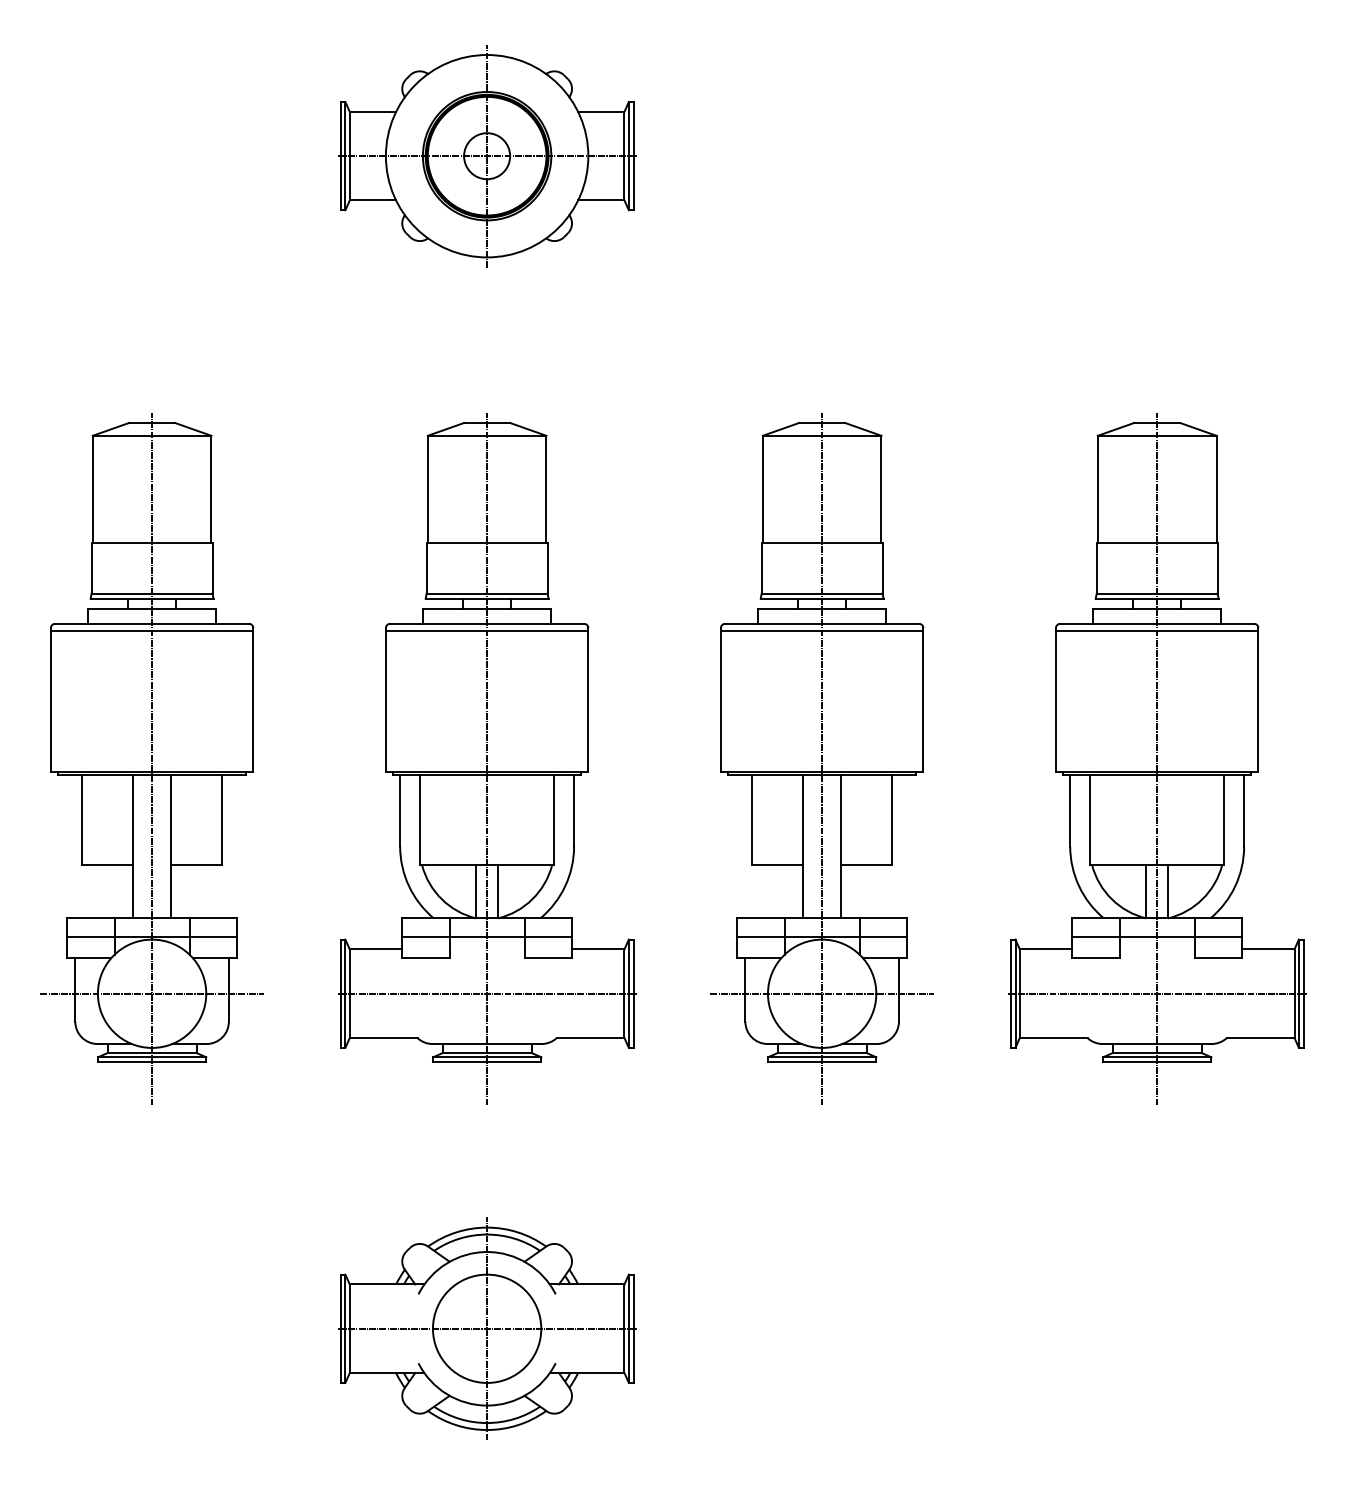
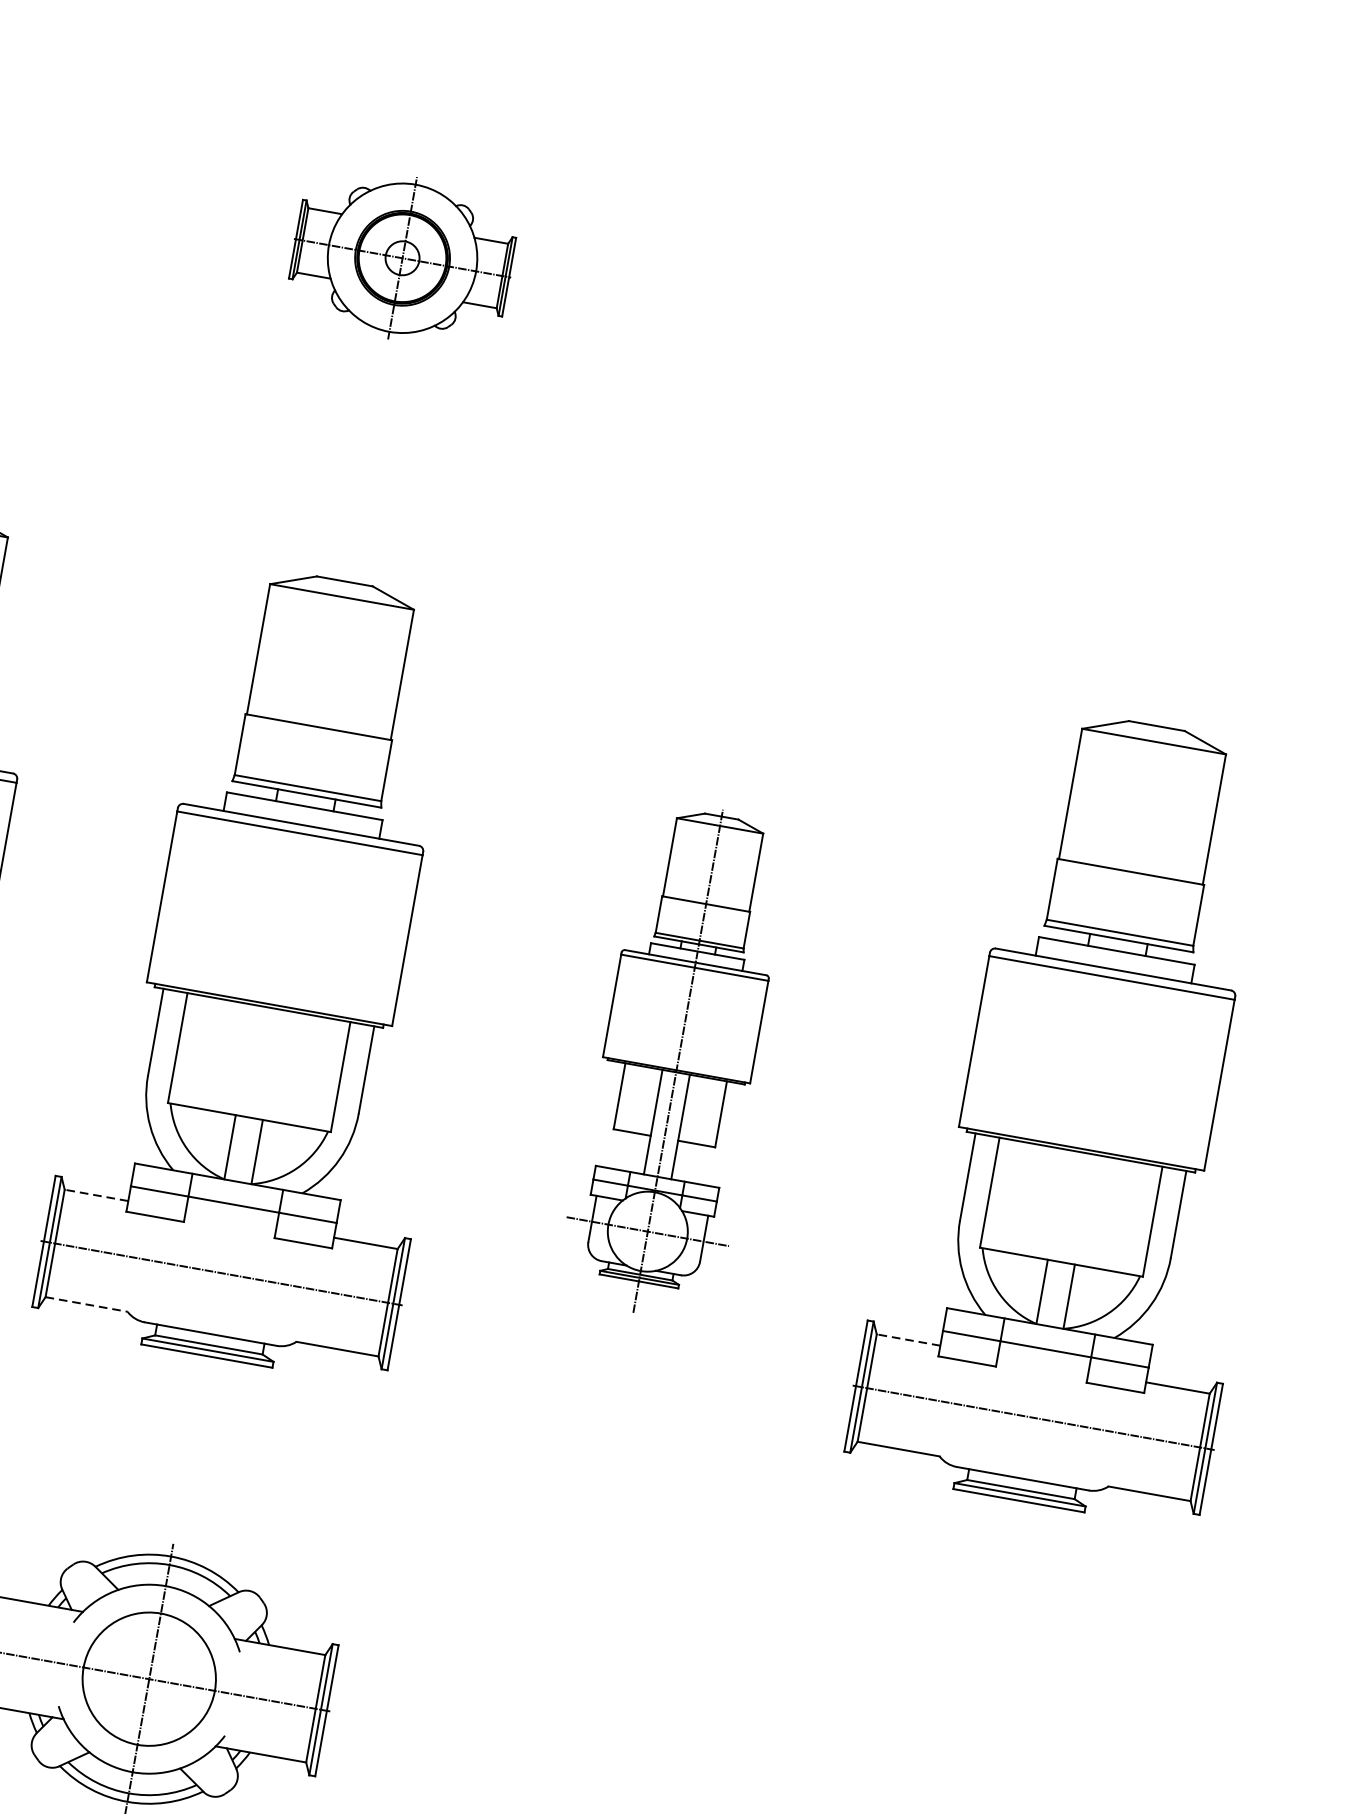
part: (487, 156) -> (402, 258), size x0.6
part: (821, 758) -> (677, 1060), size x0.6
line: (487, 759) -> (272, 989), removed
line: (1157, 759) -> (1084, 1133), removed
line: (375, 949) -> (95, 1195), solid -> dashed
line: (1045, 949) -> (907, 1340), solid -> dashed
line: (383, 1038) -> (86, 1305), solid -> dashed

